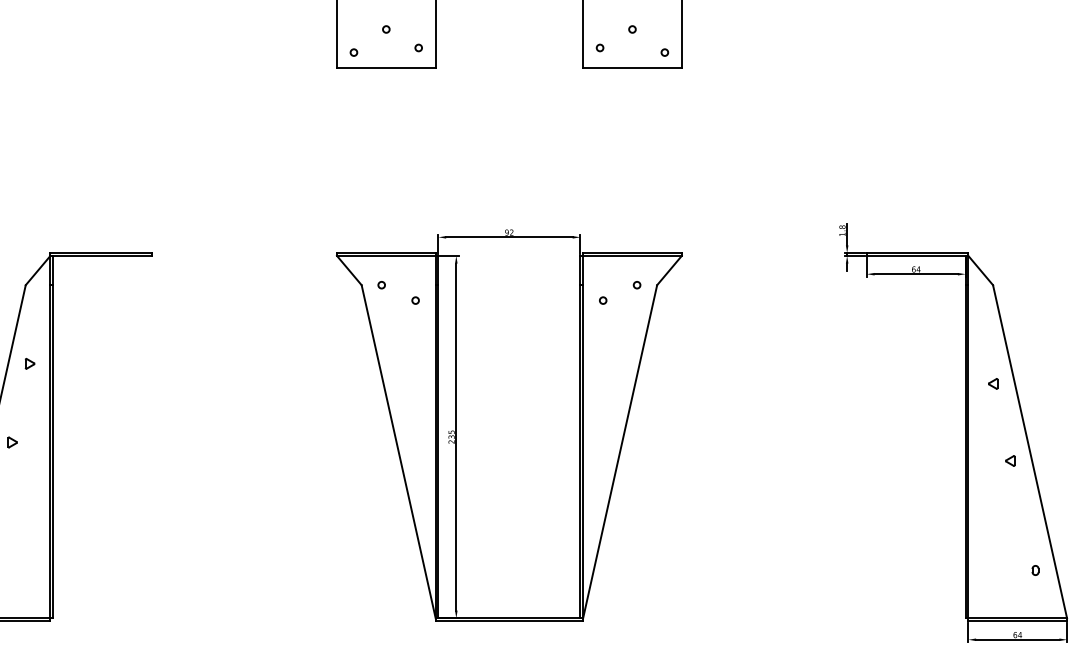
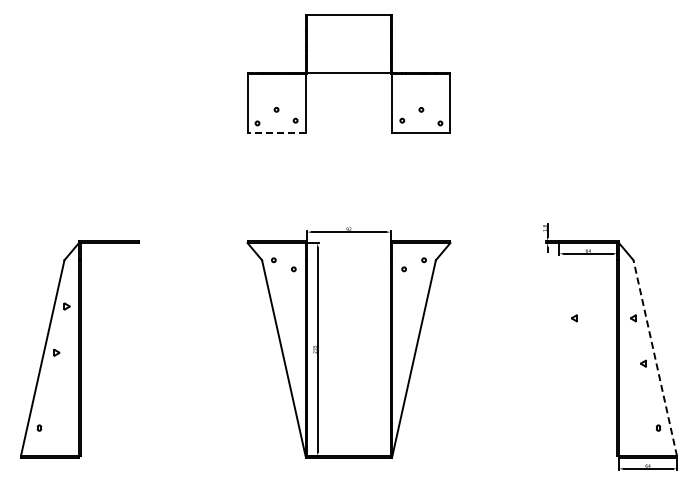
line: (386, 67) -> (276, 132), solid -> dashed
part: (892, 384) -> (574, 318), added
line: (1030, 450) -> (655, 357), solid -> dashed

